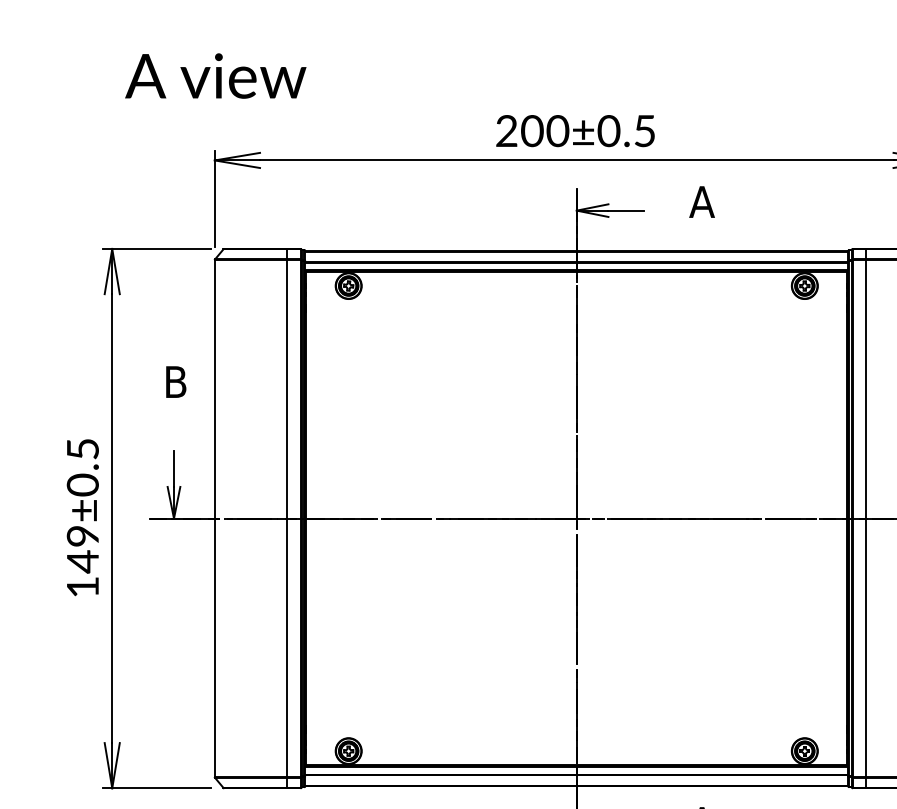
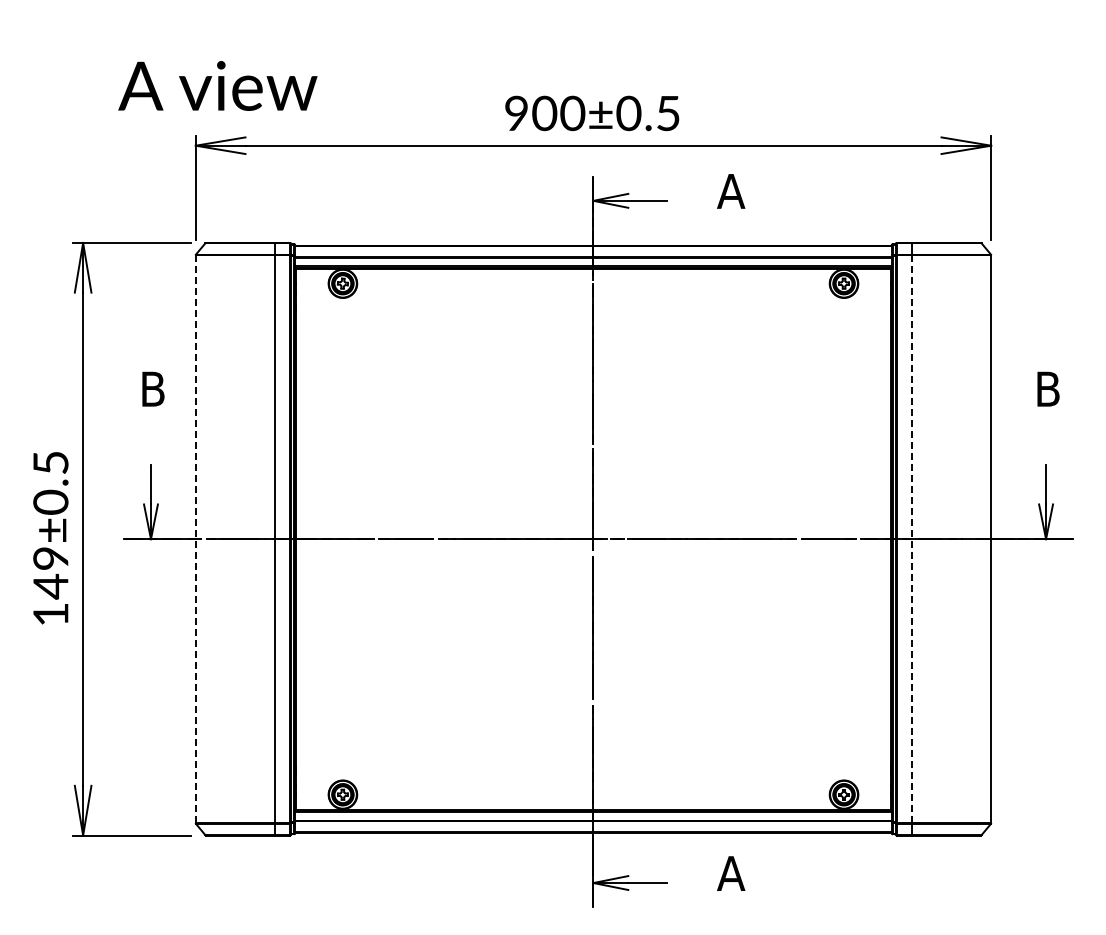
text: (215, 75) -> (217, 85), moved
text: (506, 131) -> (516, 113), 200±0.5 -> 900±0.5
line: (214, 518) -> (195, 539), solid -> dashed
line: (866, 518) -> (911, 539), solid -> dashed

